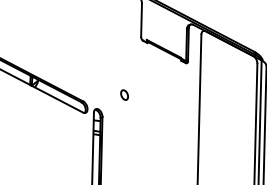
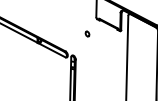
part: (124, 94) -> (87, 33), moved

